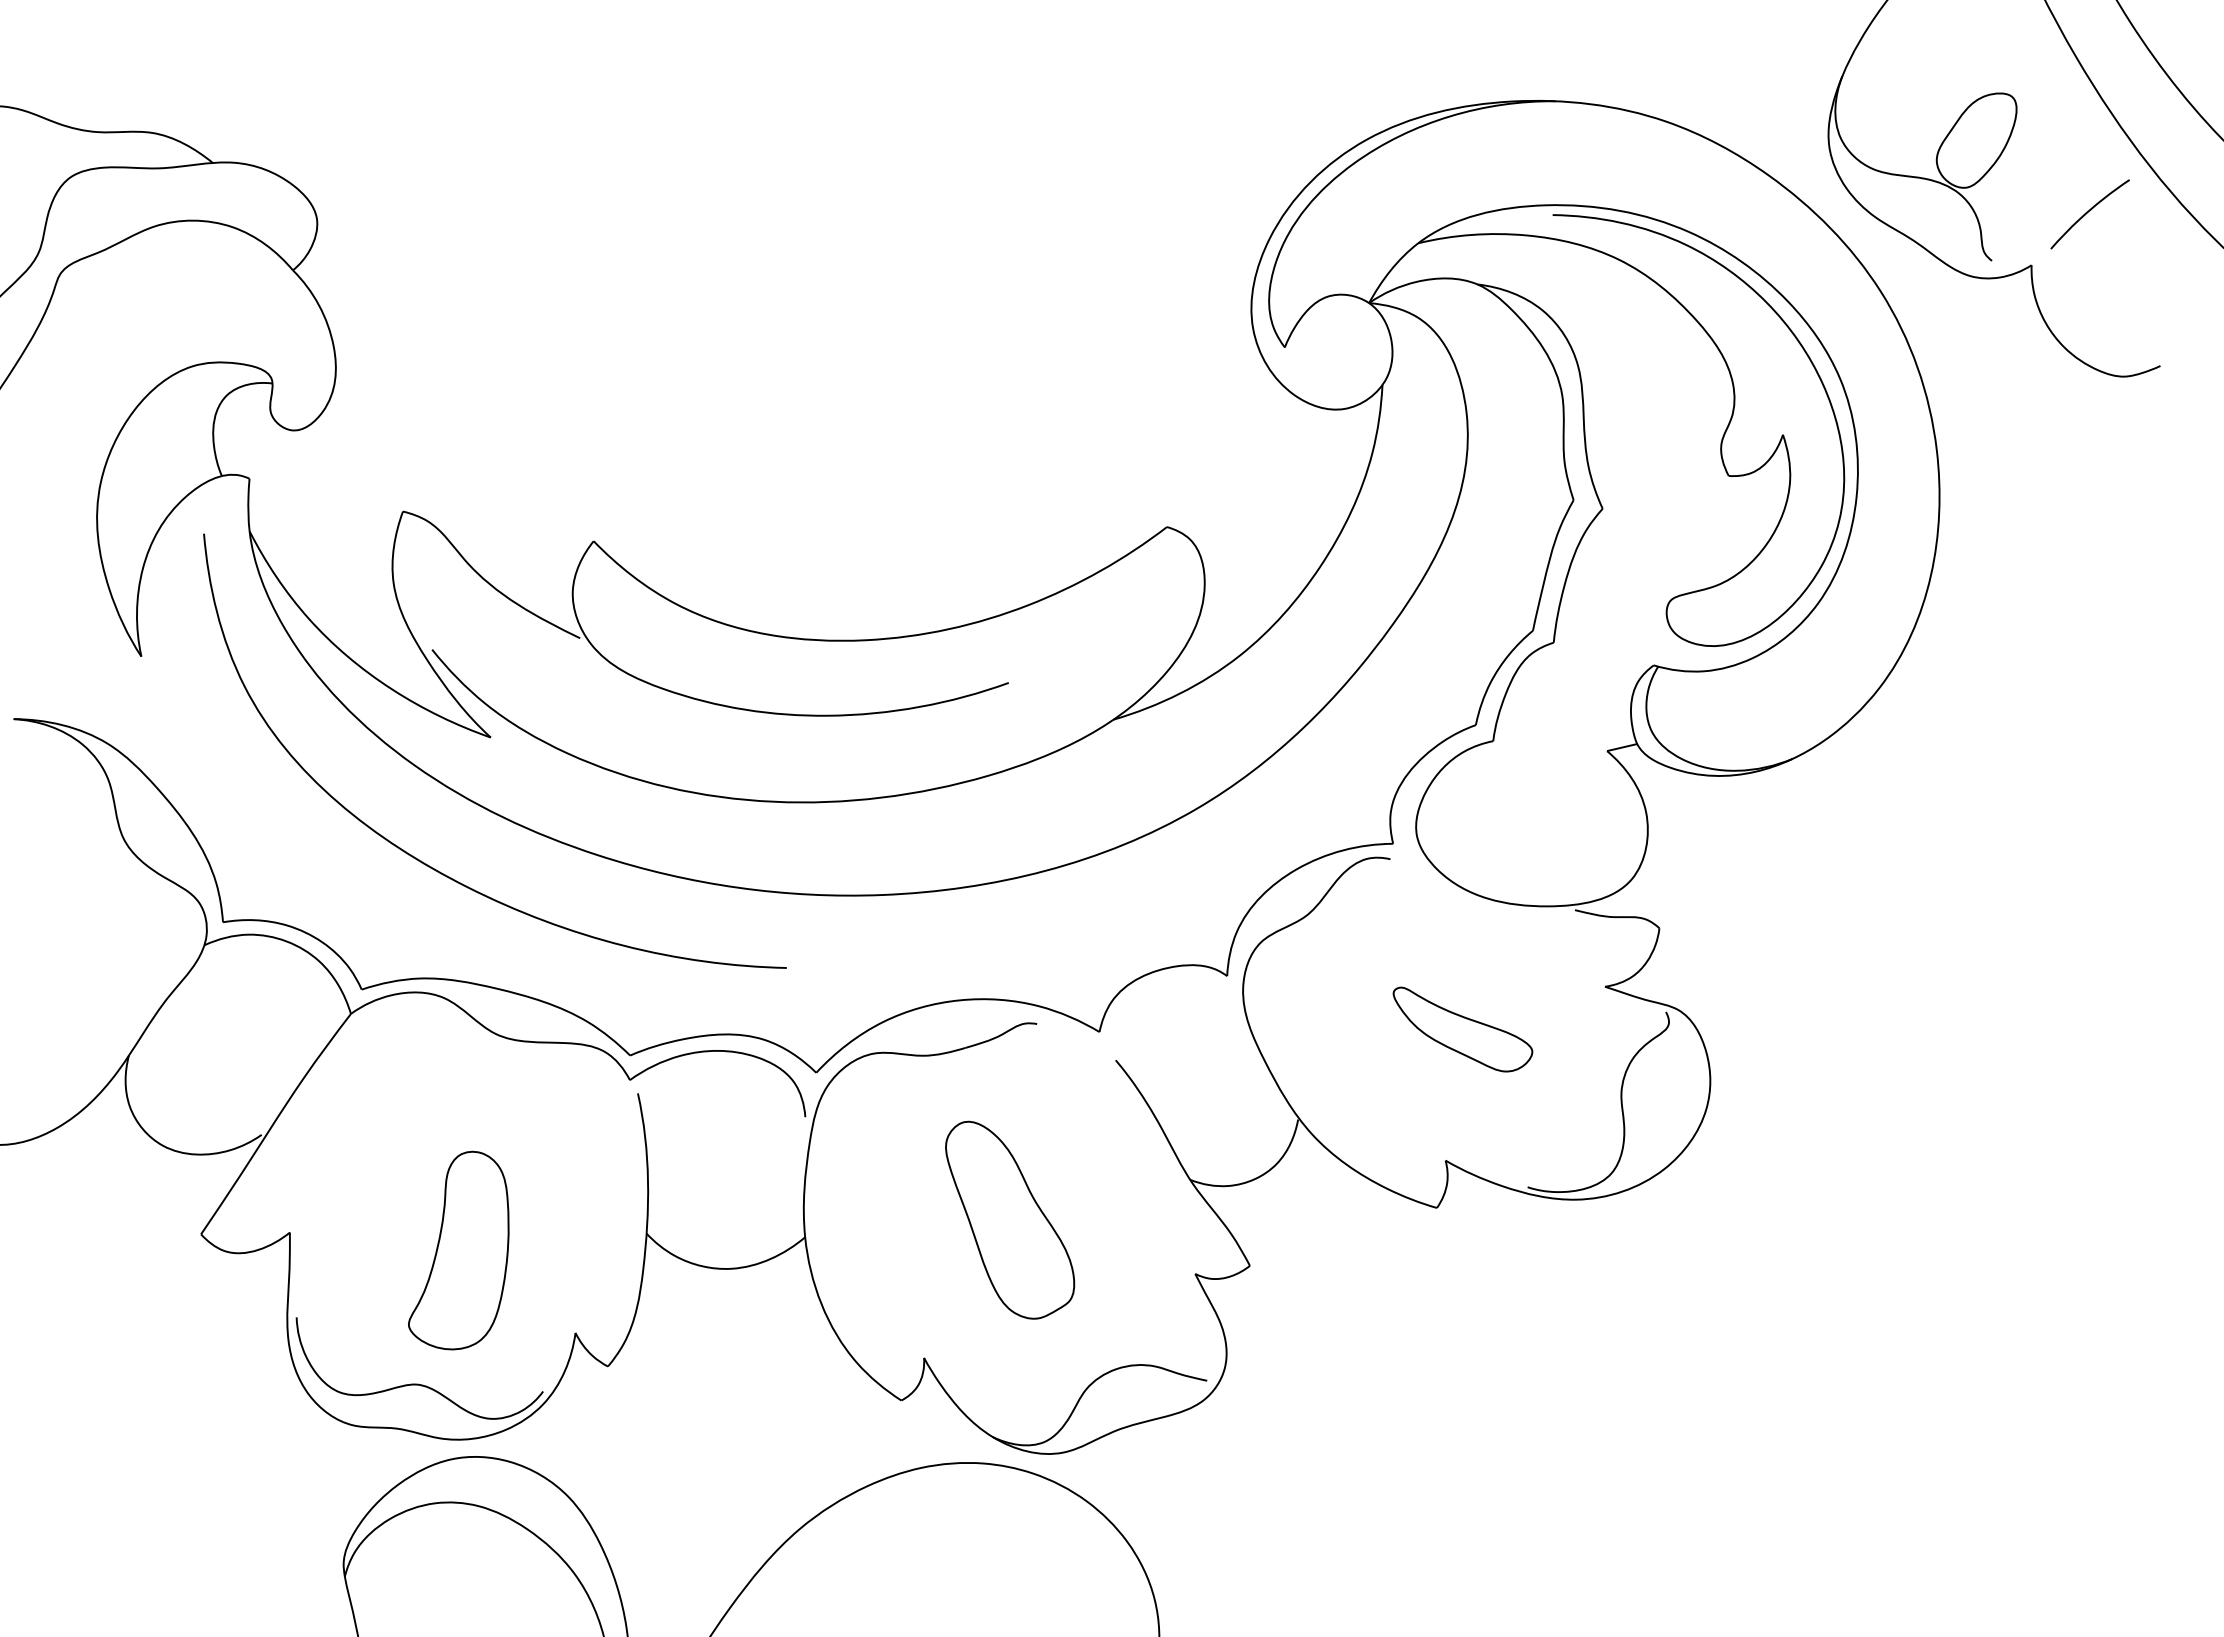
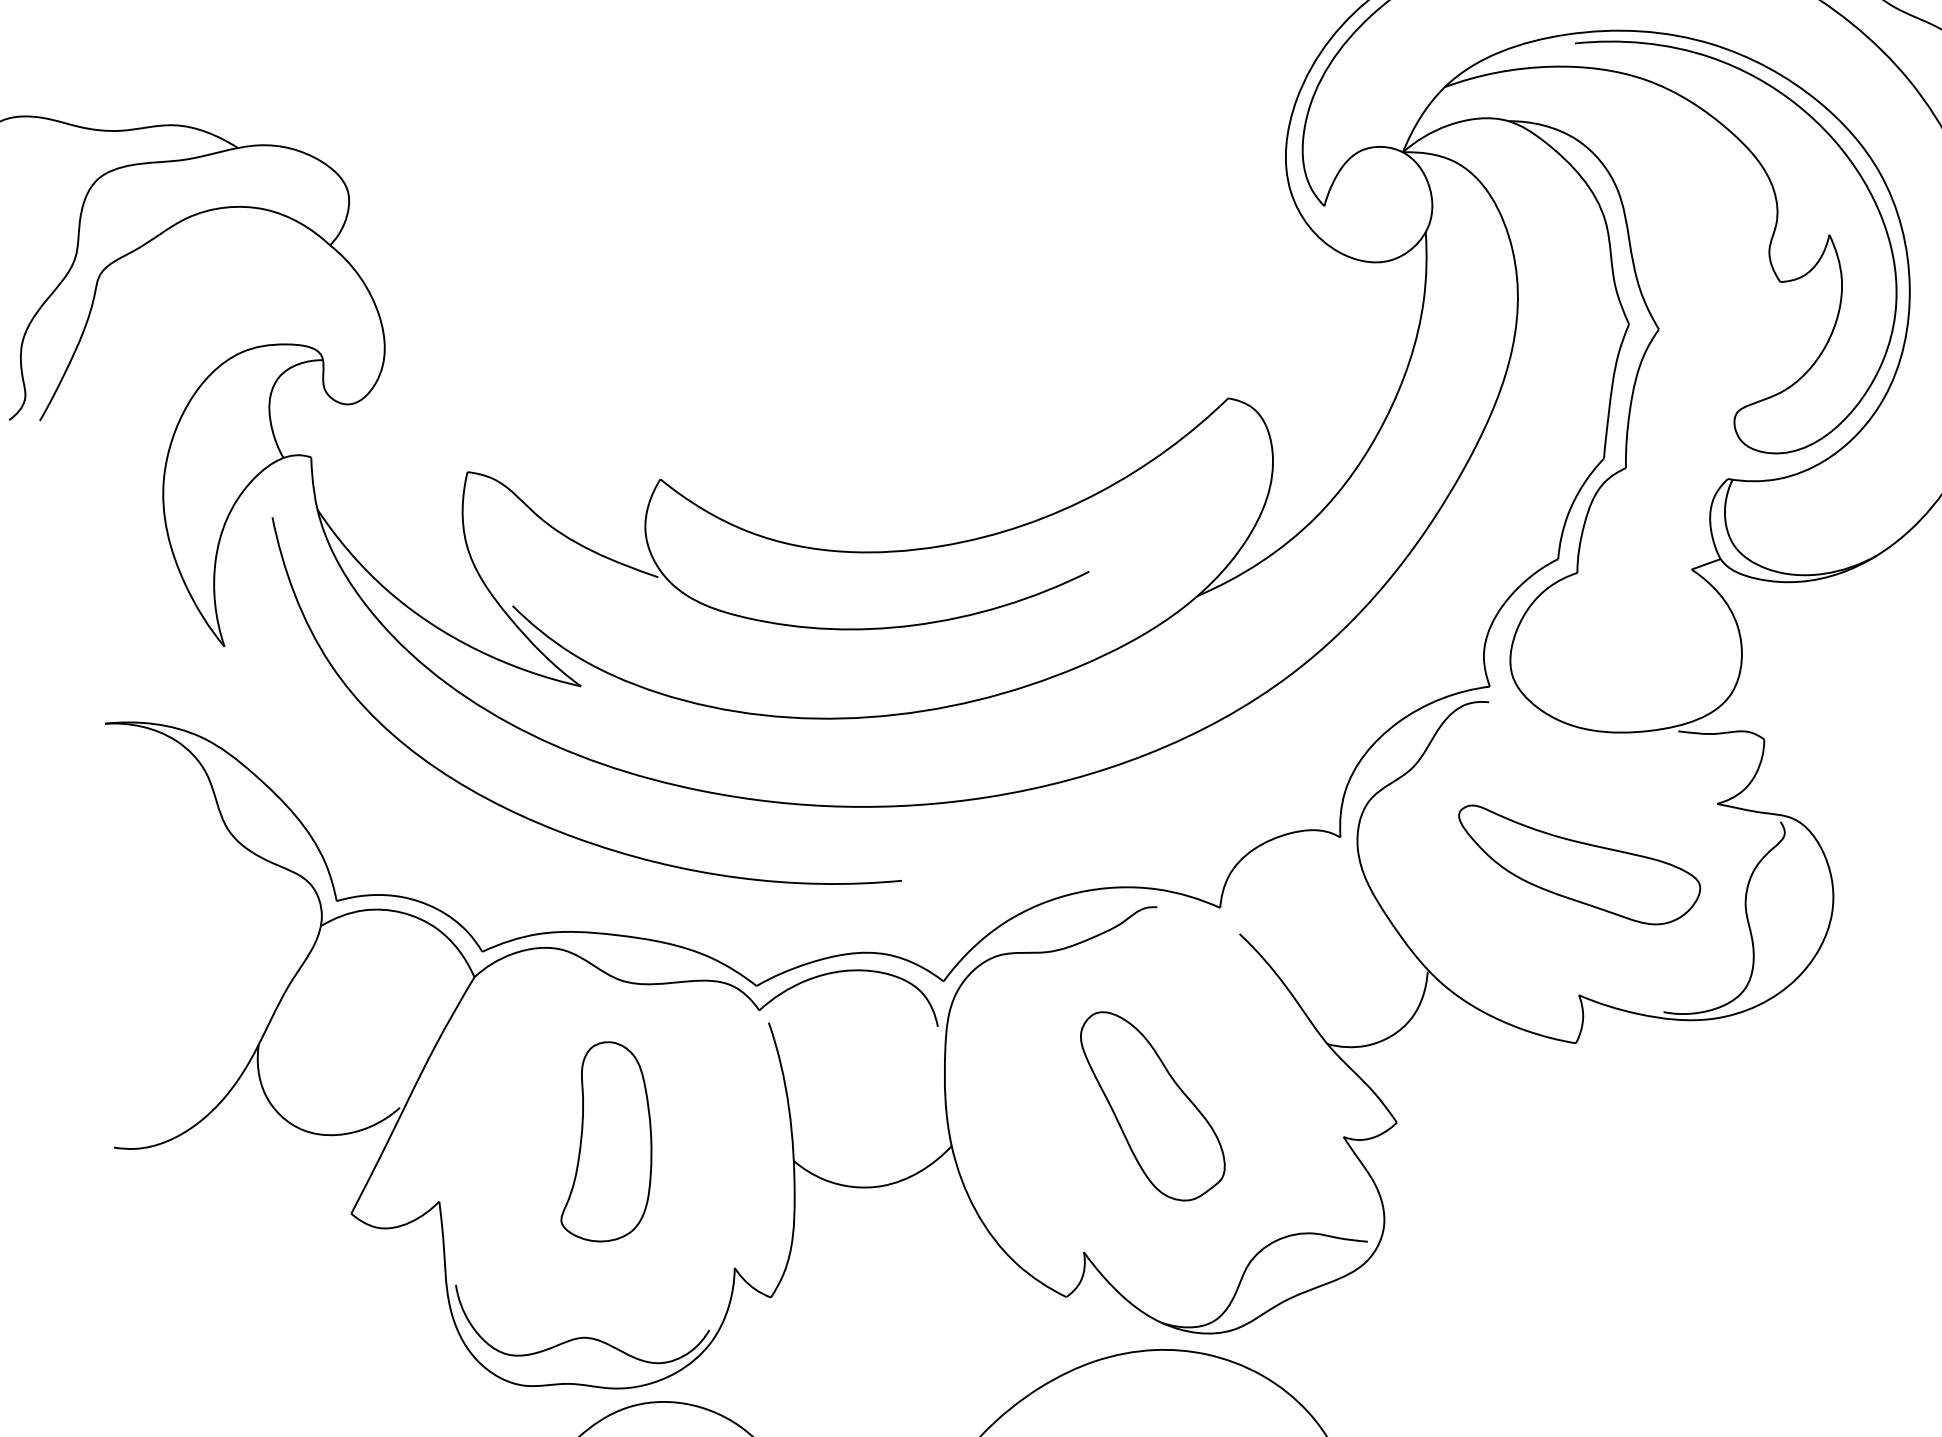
part: (1462, 1029) -> (1580, 863), size x1.67
part: (458, 1250) -> (602, 1142), moved

